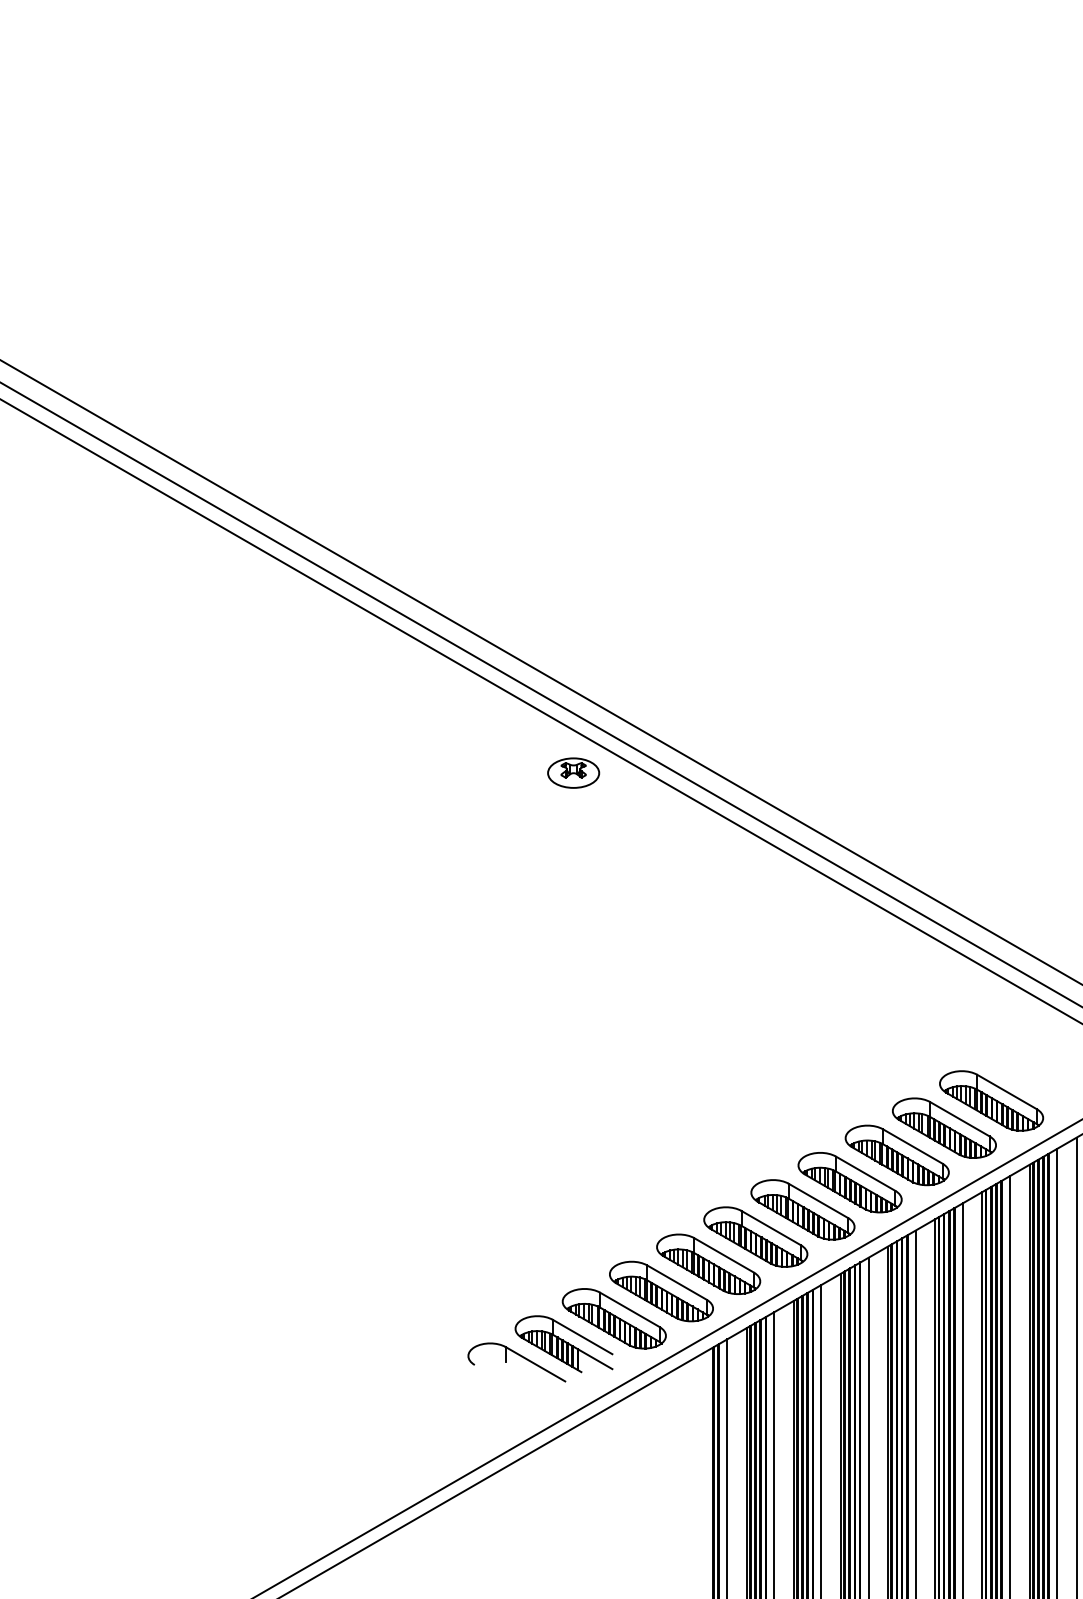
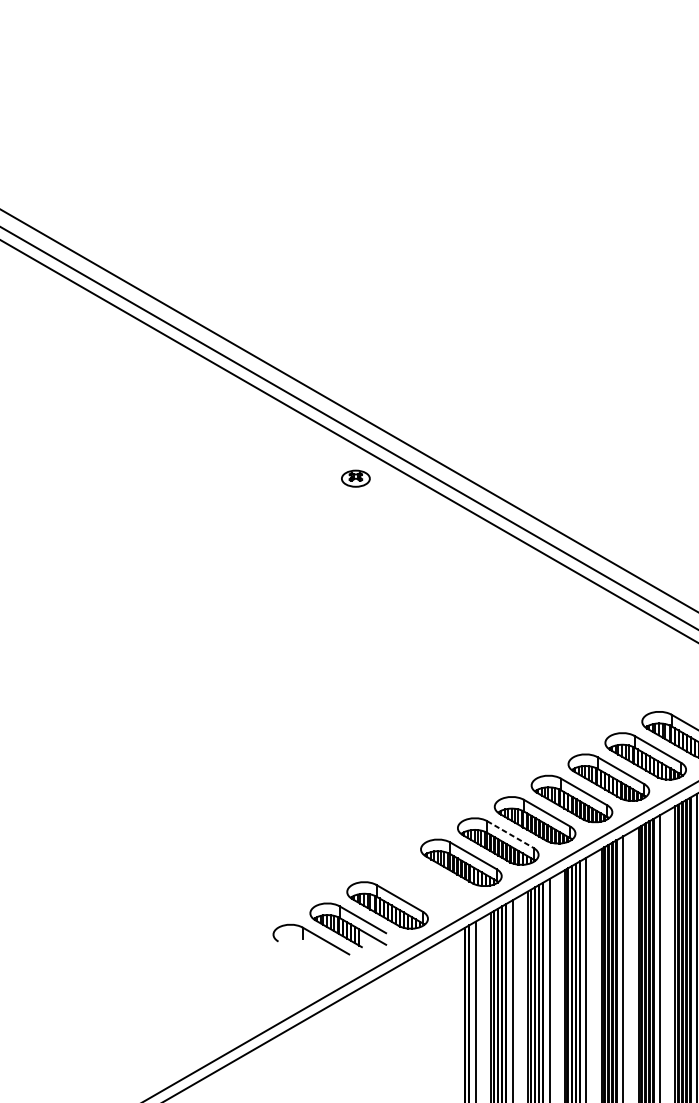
part: (573, 772) -> (355, 478), size x0.7
line: (771, 1228) -> (510, 834), solid -> dashed
part: (661, 1291) -> (424, 884), removed

